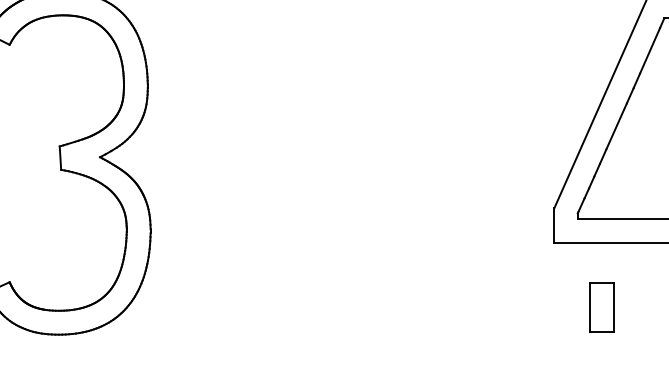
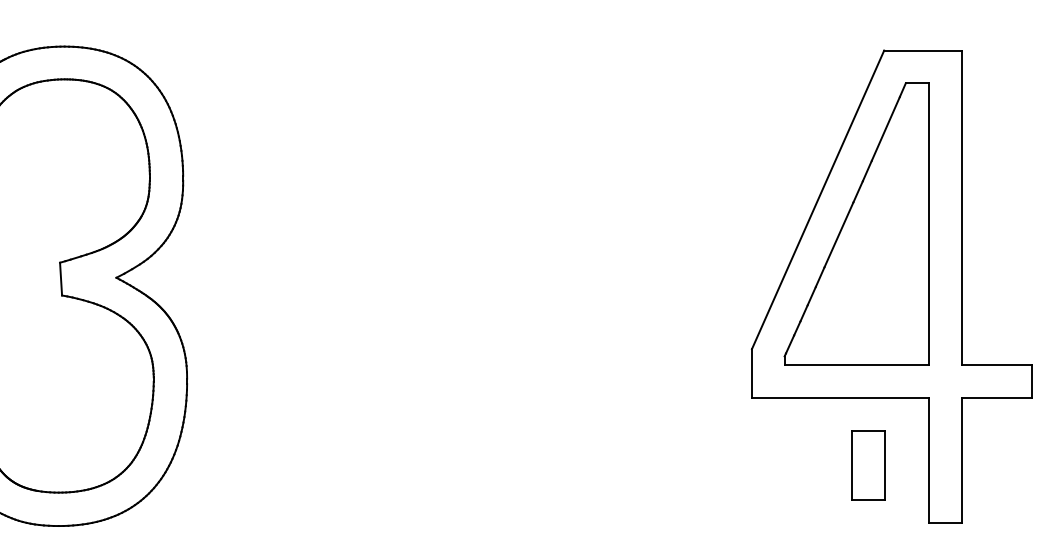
part: (601, 307) -> (868, 465), moved

